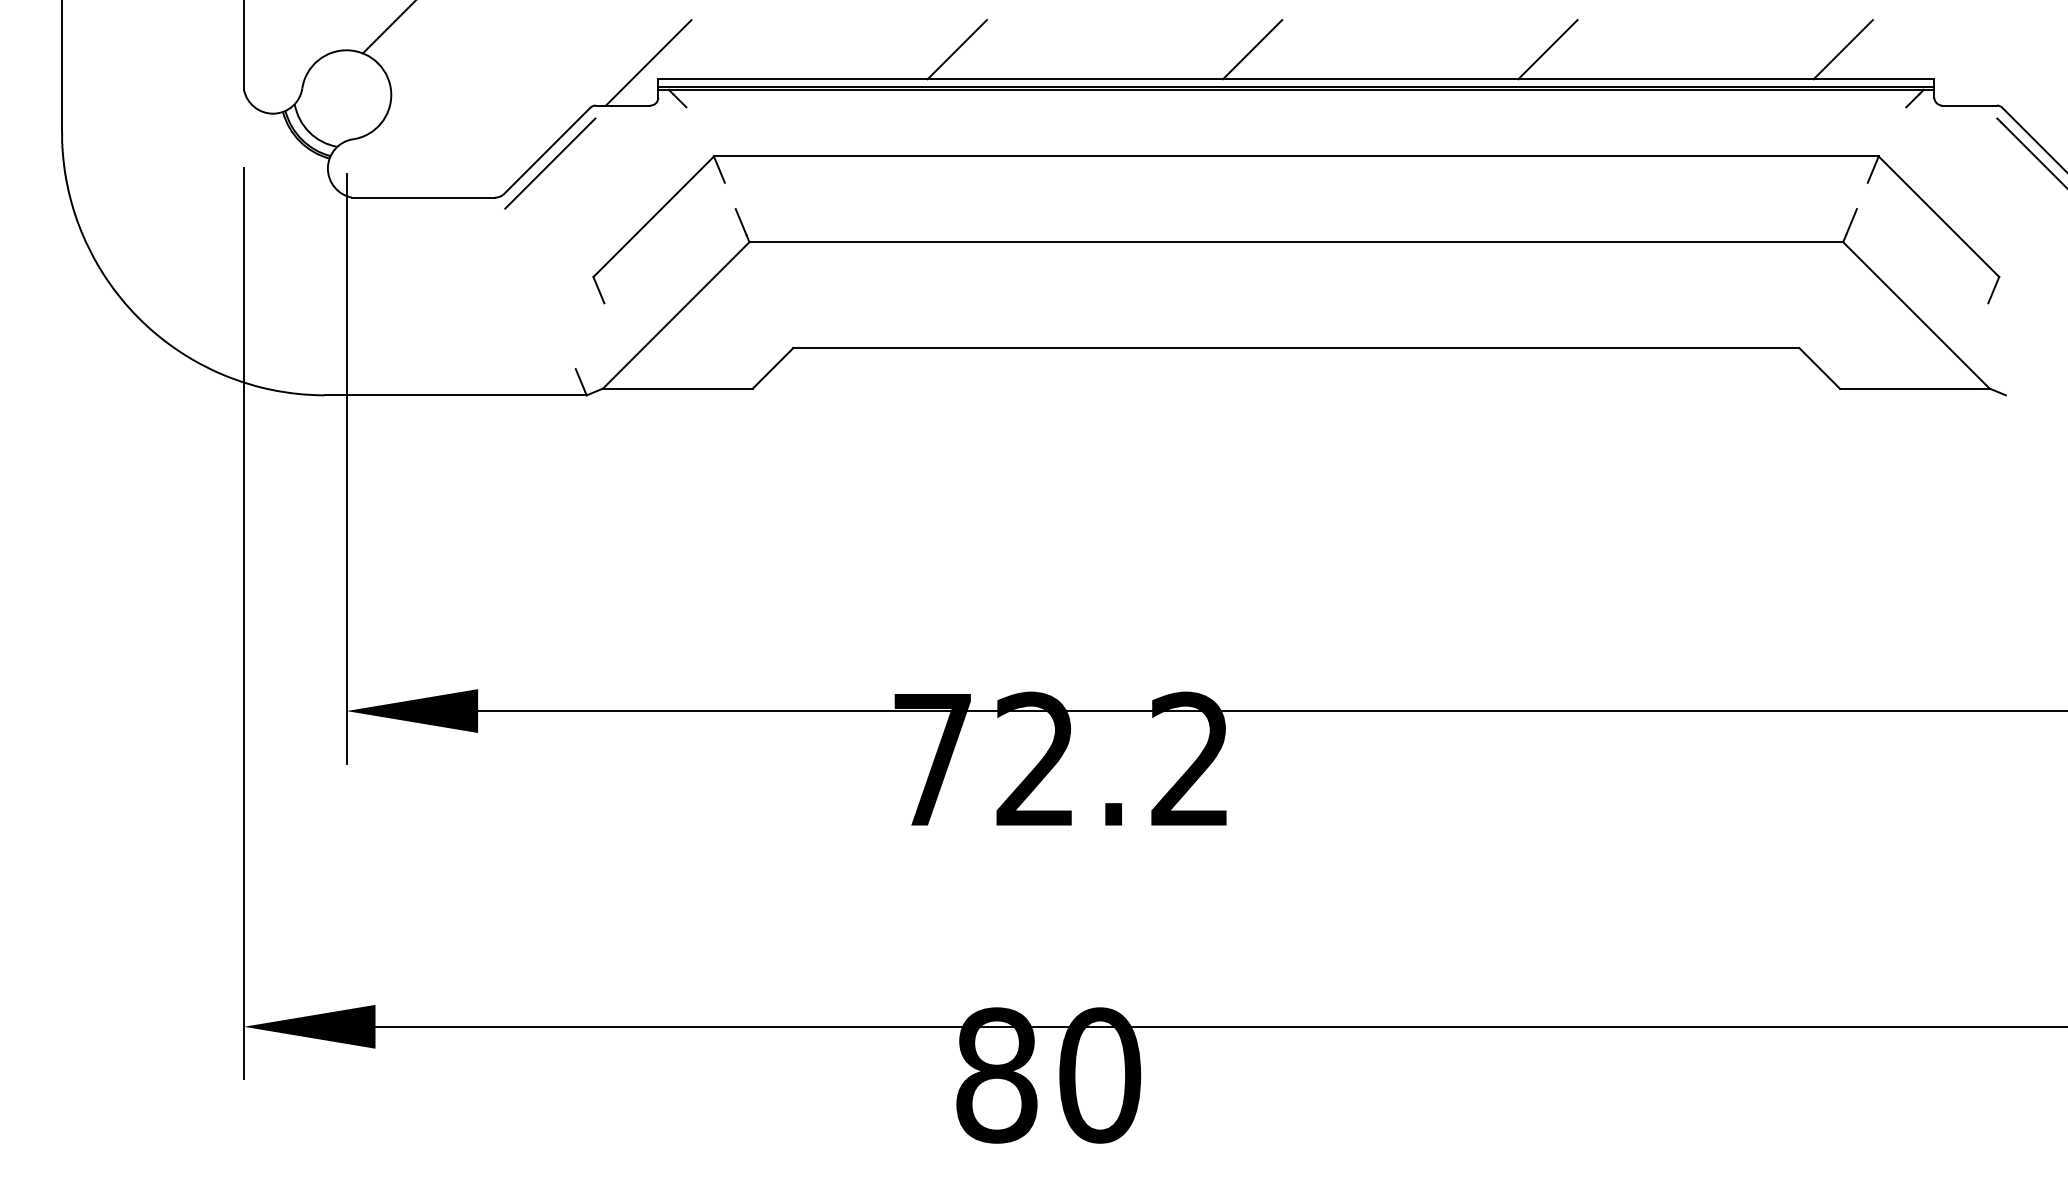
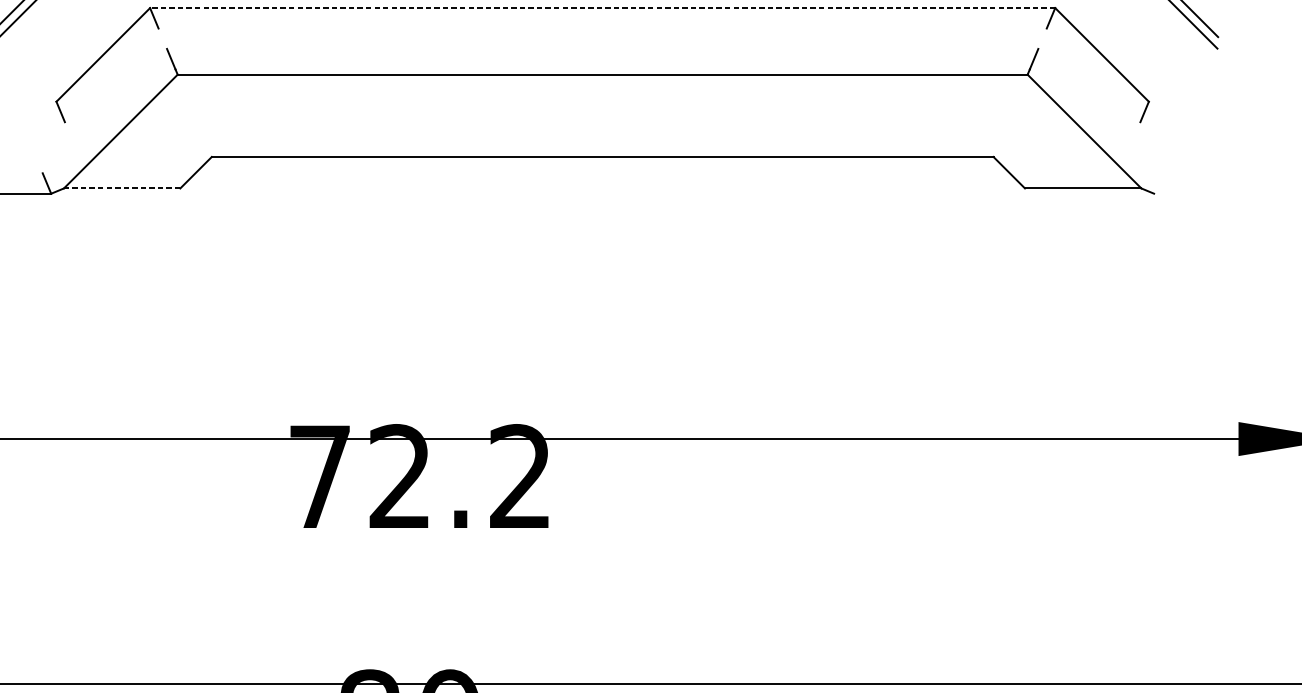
line: (1295, 156) -> (602, 8), solid -> dashed
line: (677, 388) -> (121, 188), solid -> dashed

